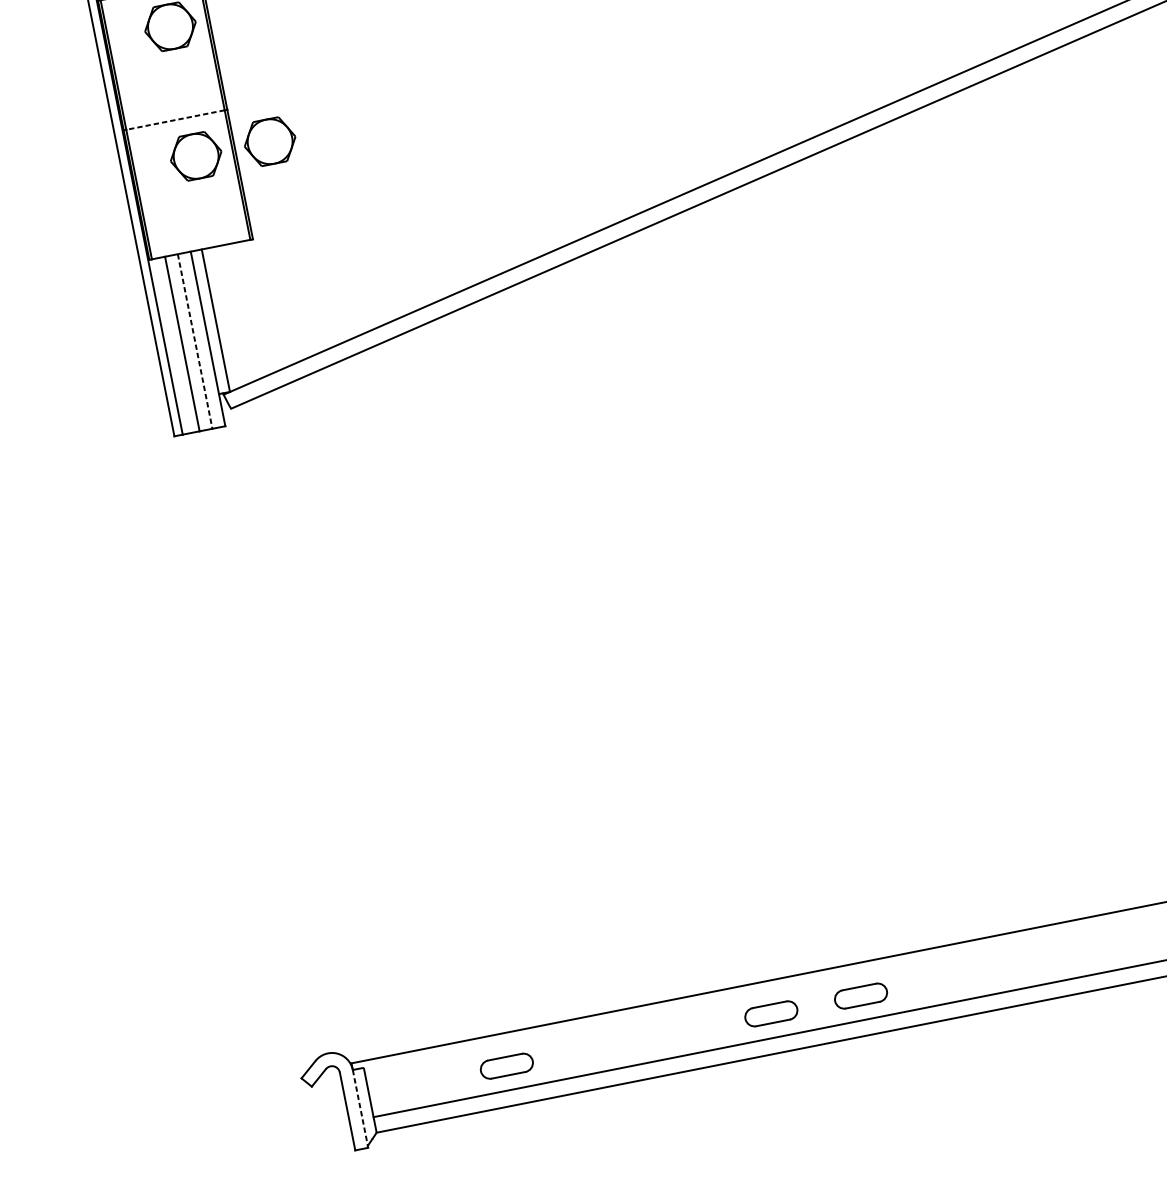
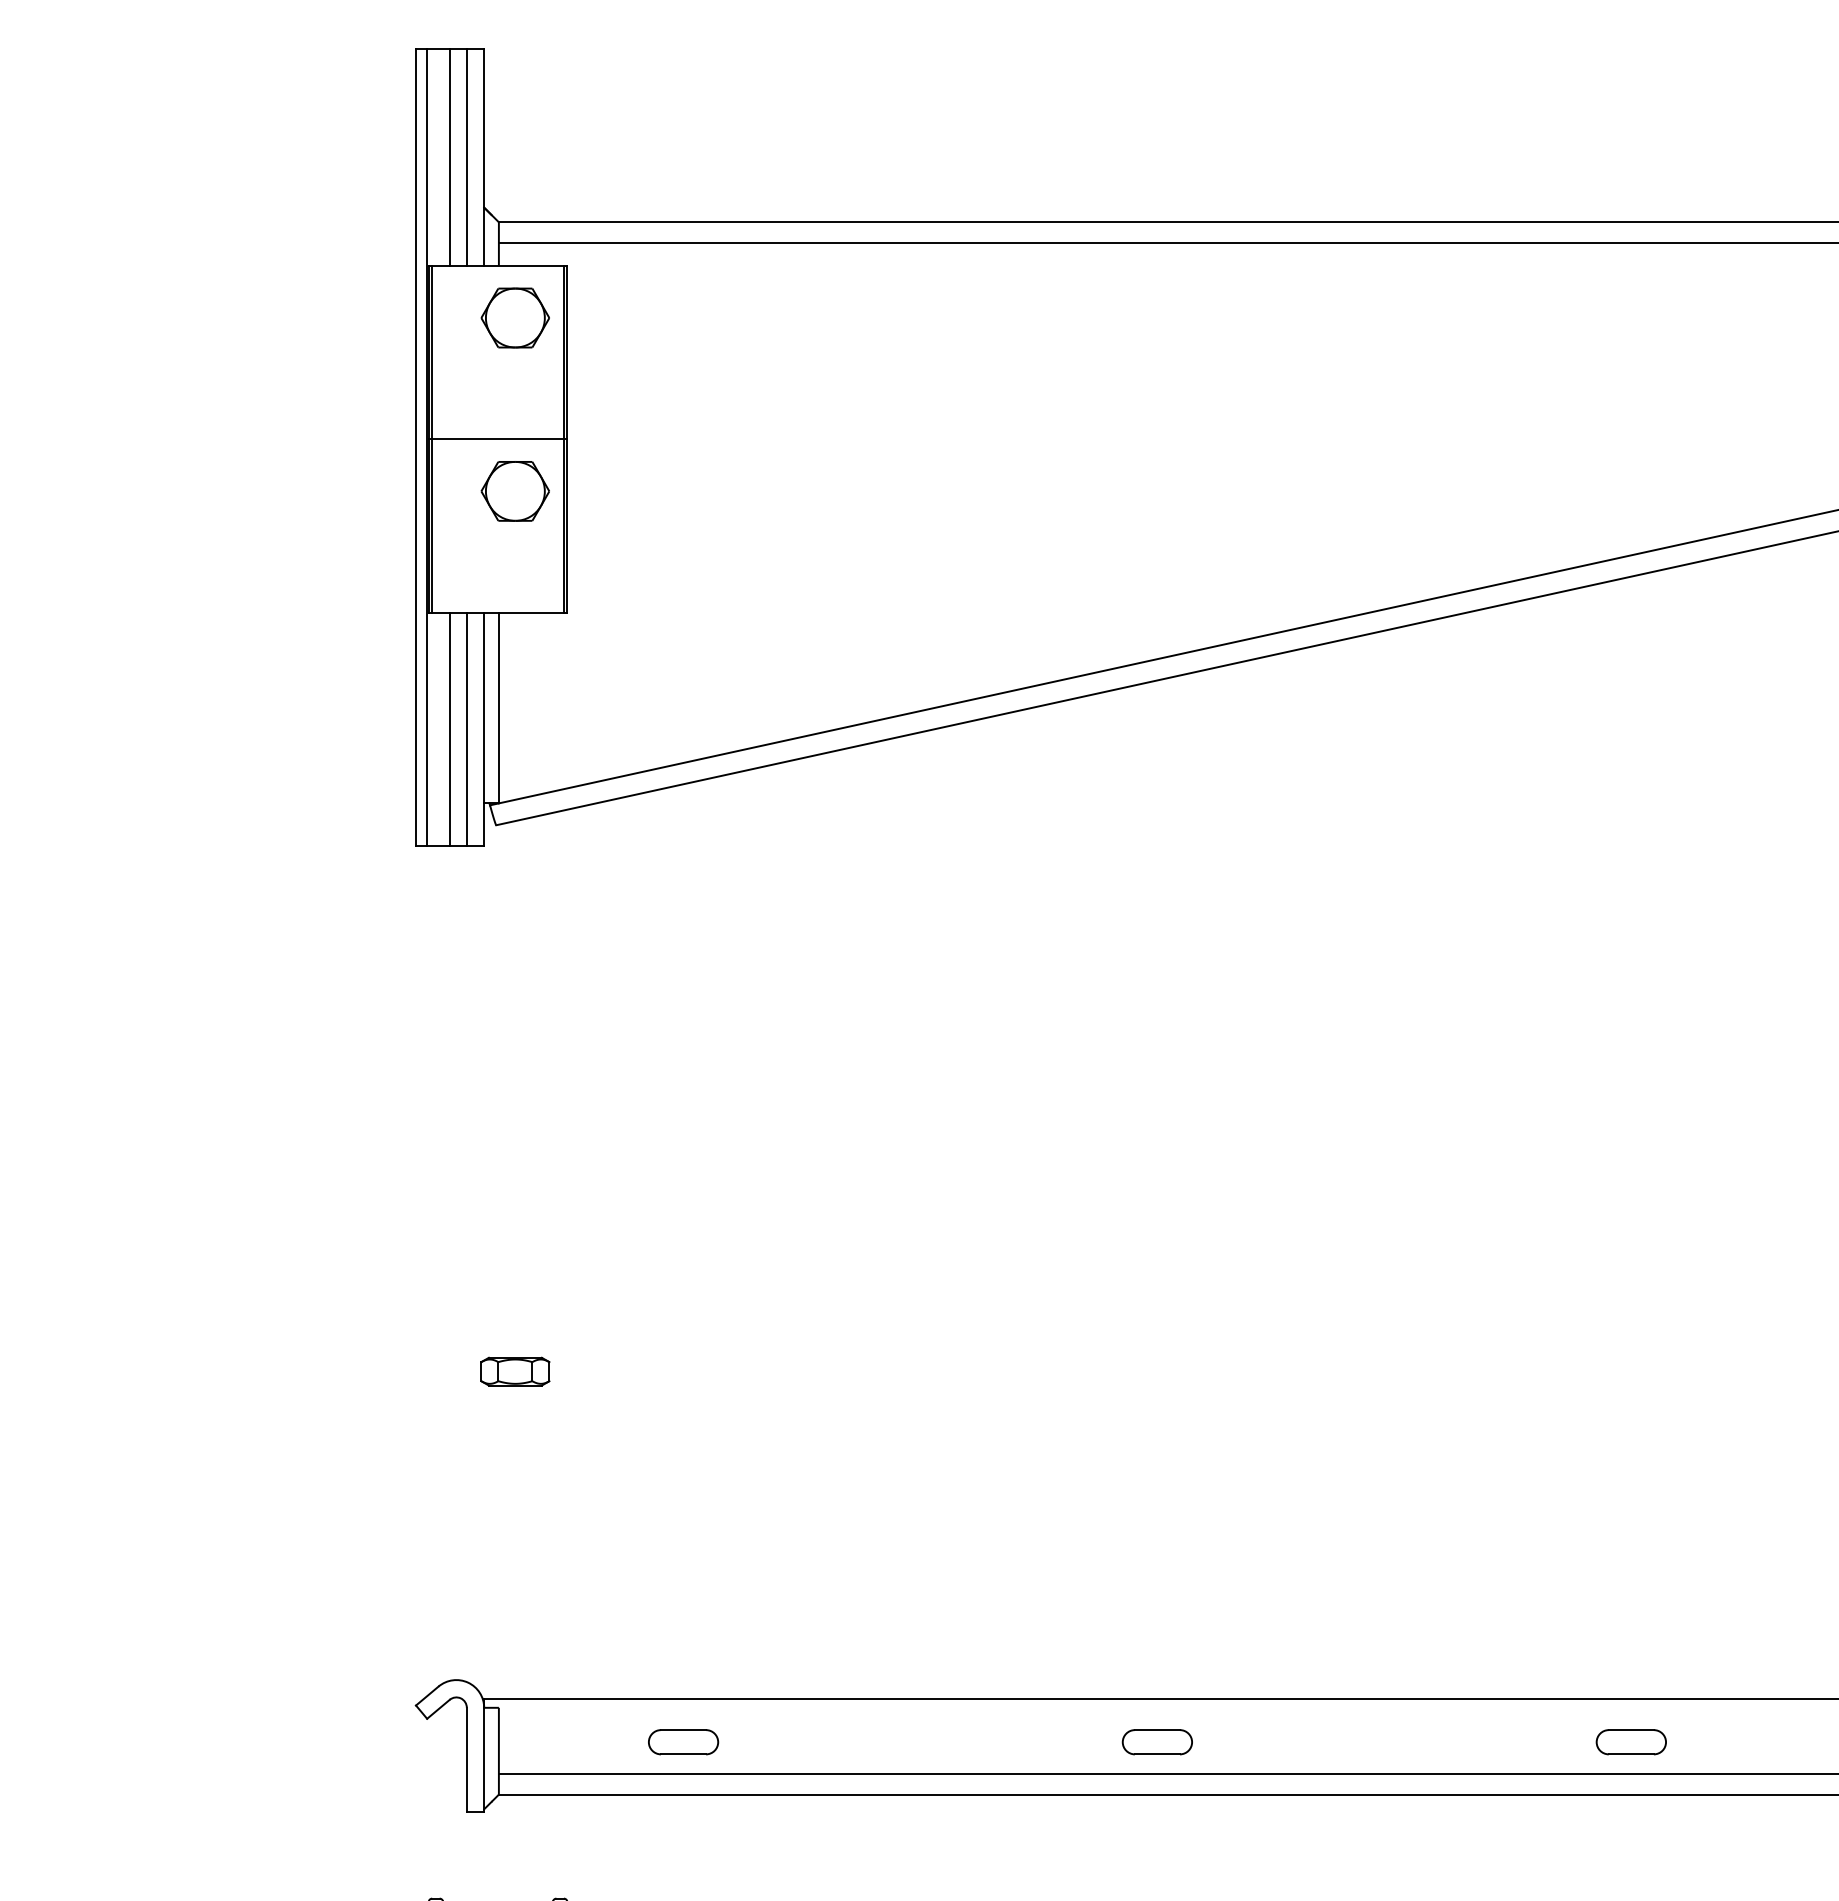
line: (175, 120) -> (498, 439), dashed -> solid
part: (269, 141) -> (613, 491), removed
line: (194, 341) -> (466, 729), dashed -> solid
part: (326, 814) -> (515, 1371), added
part: (770, 1014) -> (1036, 1742), removed
line: (360, 1109) -> (484, 1760), dashed -> solid

